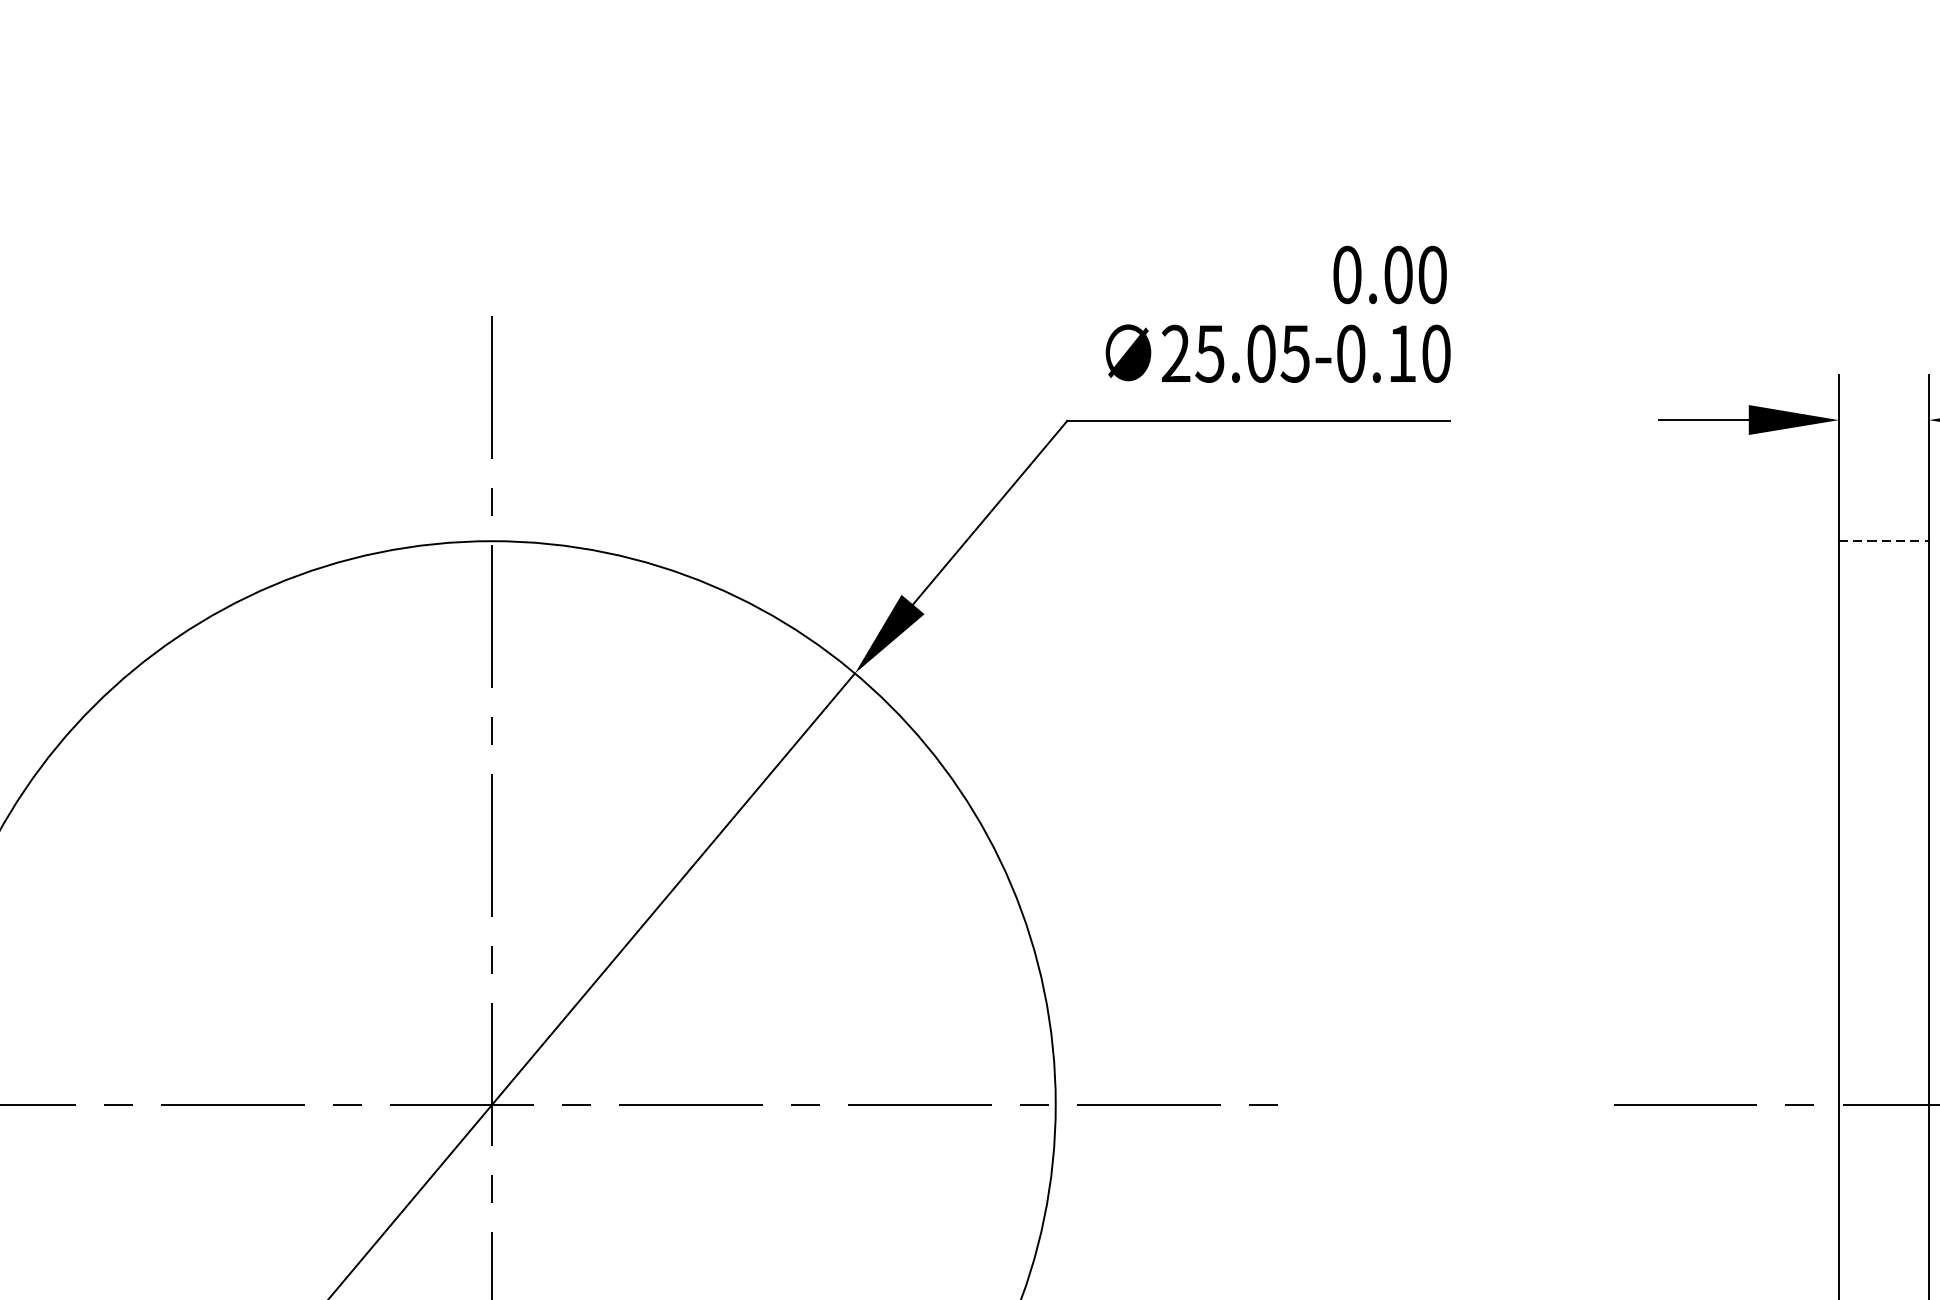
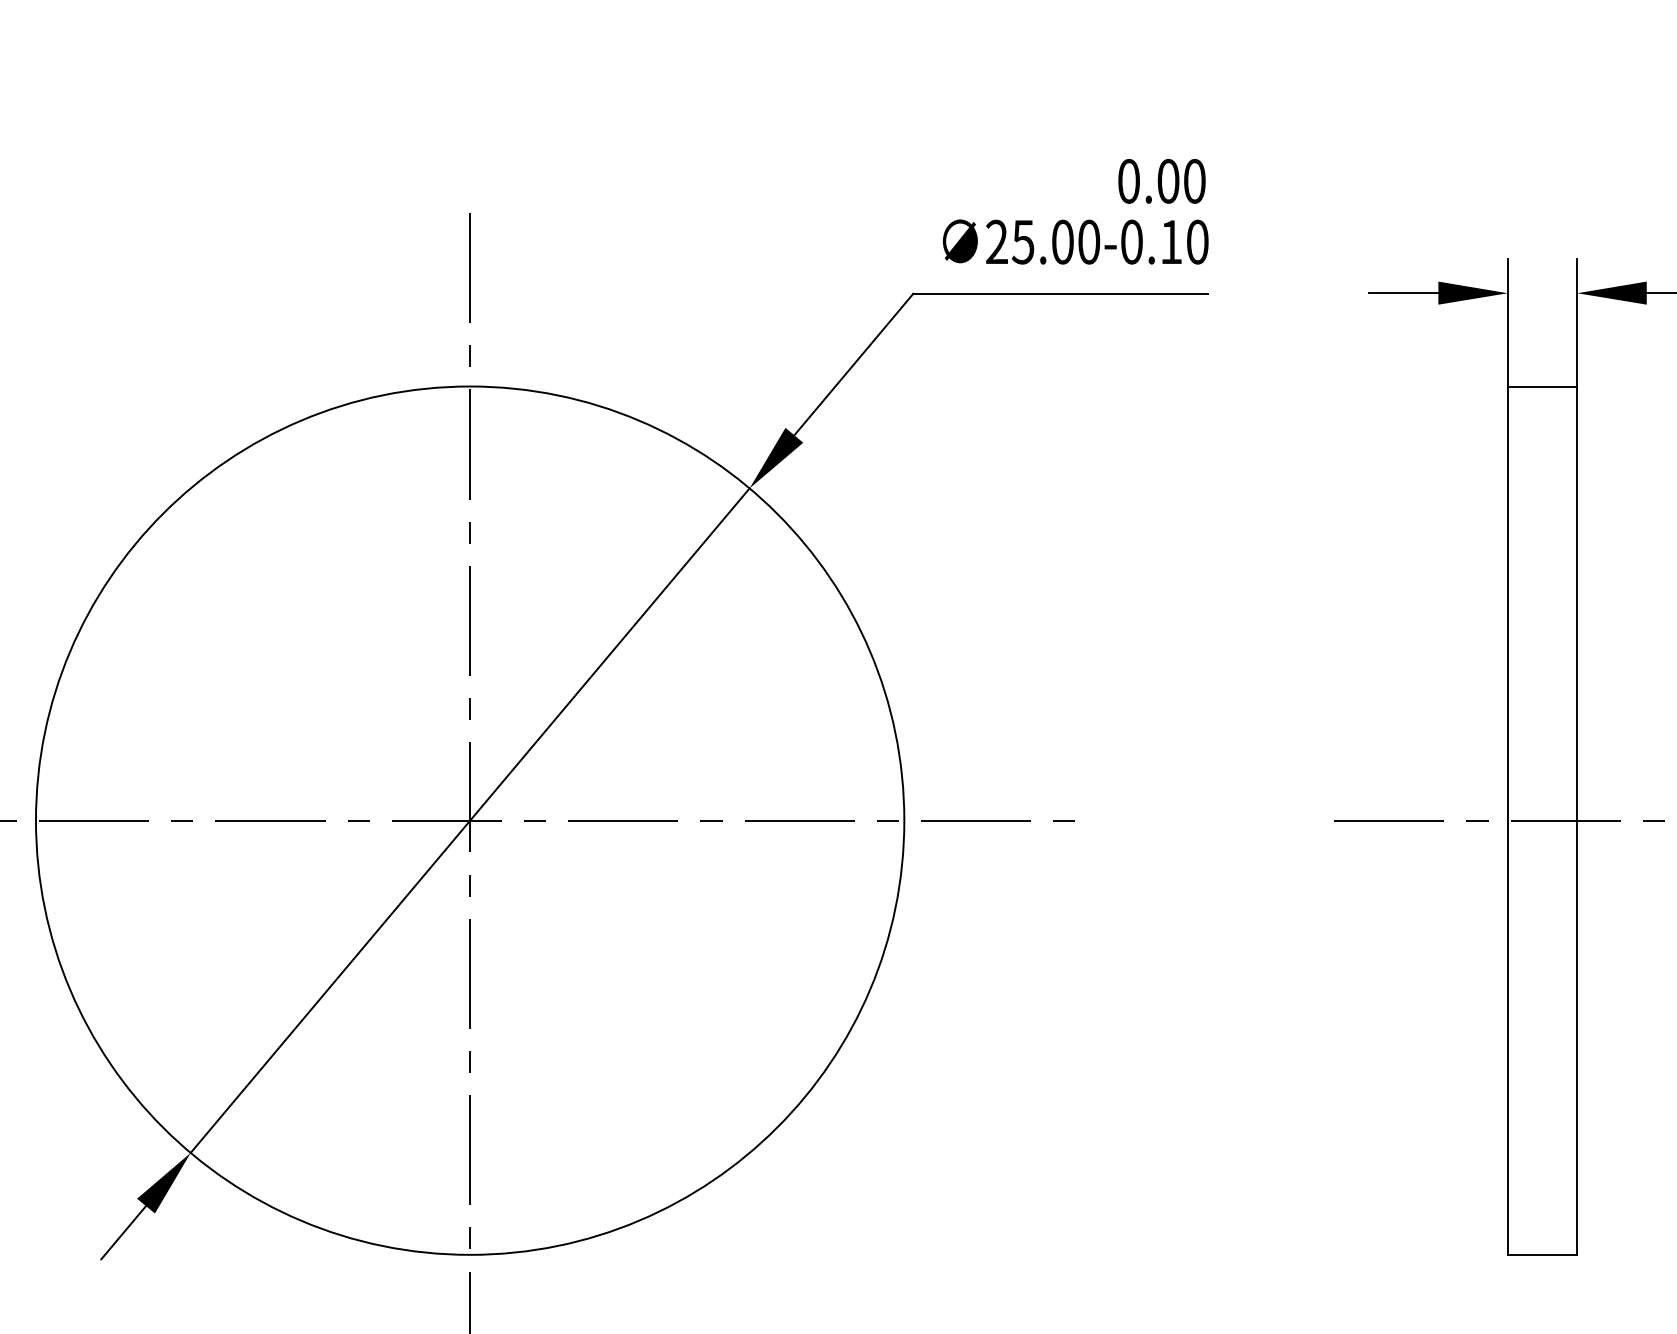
text: (1294, 352) -> (1088, 241), 25.05 -> 25.00
line: (1883, 541) -> (1542, 386), dashed -> solid

